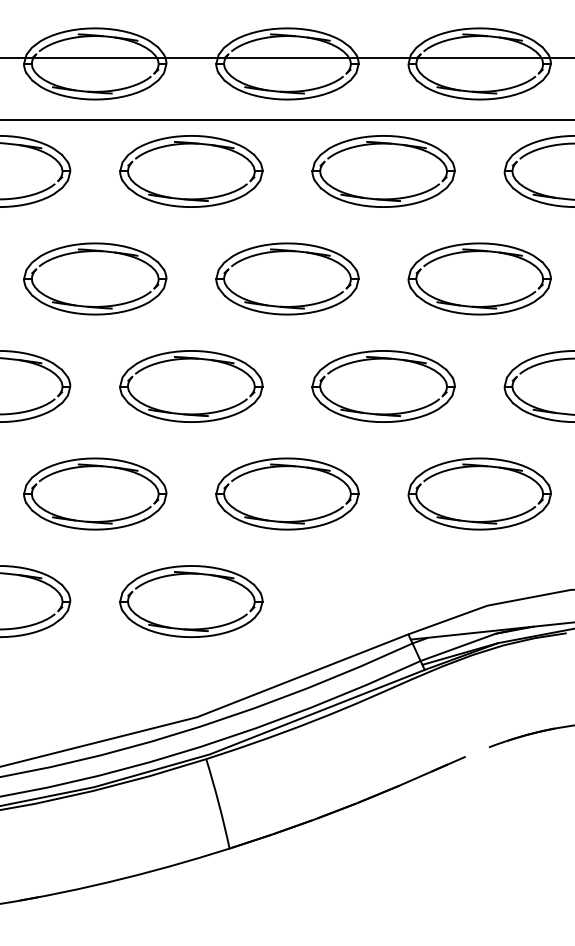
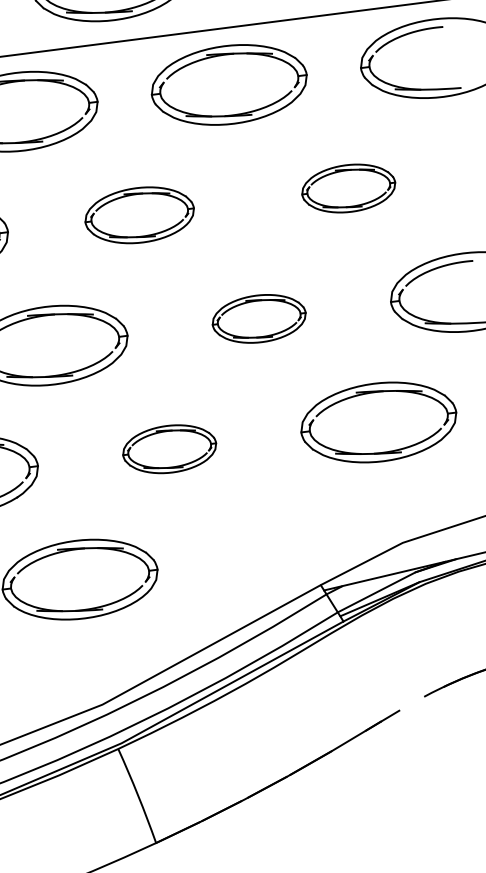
part: (287, 278) -> (139, 214), size x0.7
part: (479, 278) -> (348, 188), size x0.6
part: (383, 386) -> (259, 318), size x0.6
part: (287, 493) -> (169, 448), size x0.6

